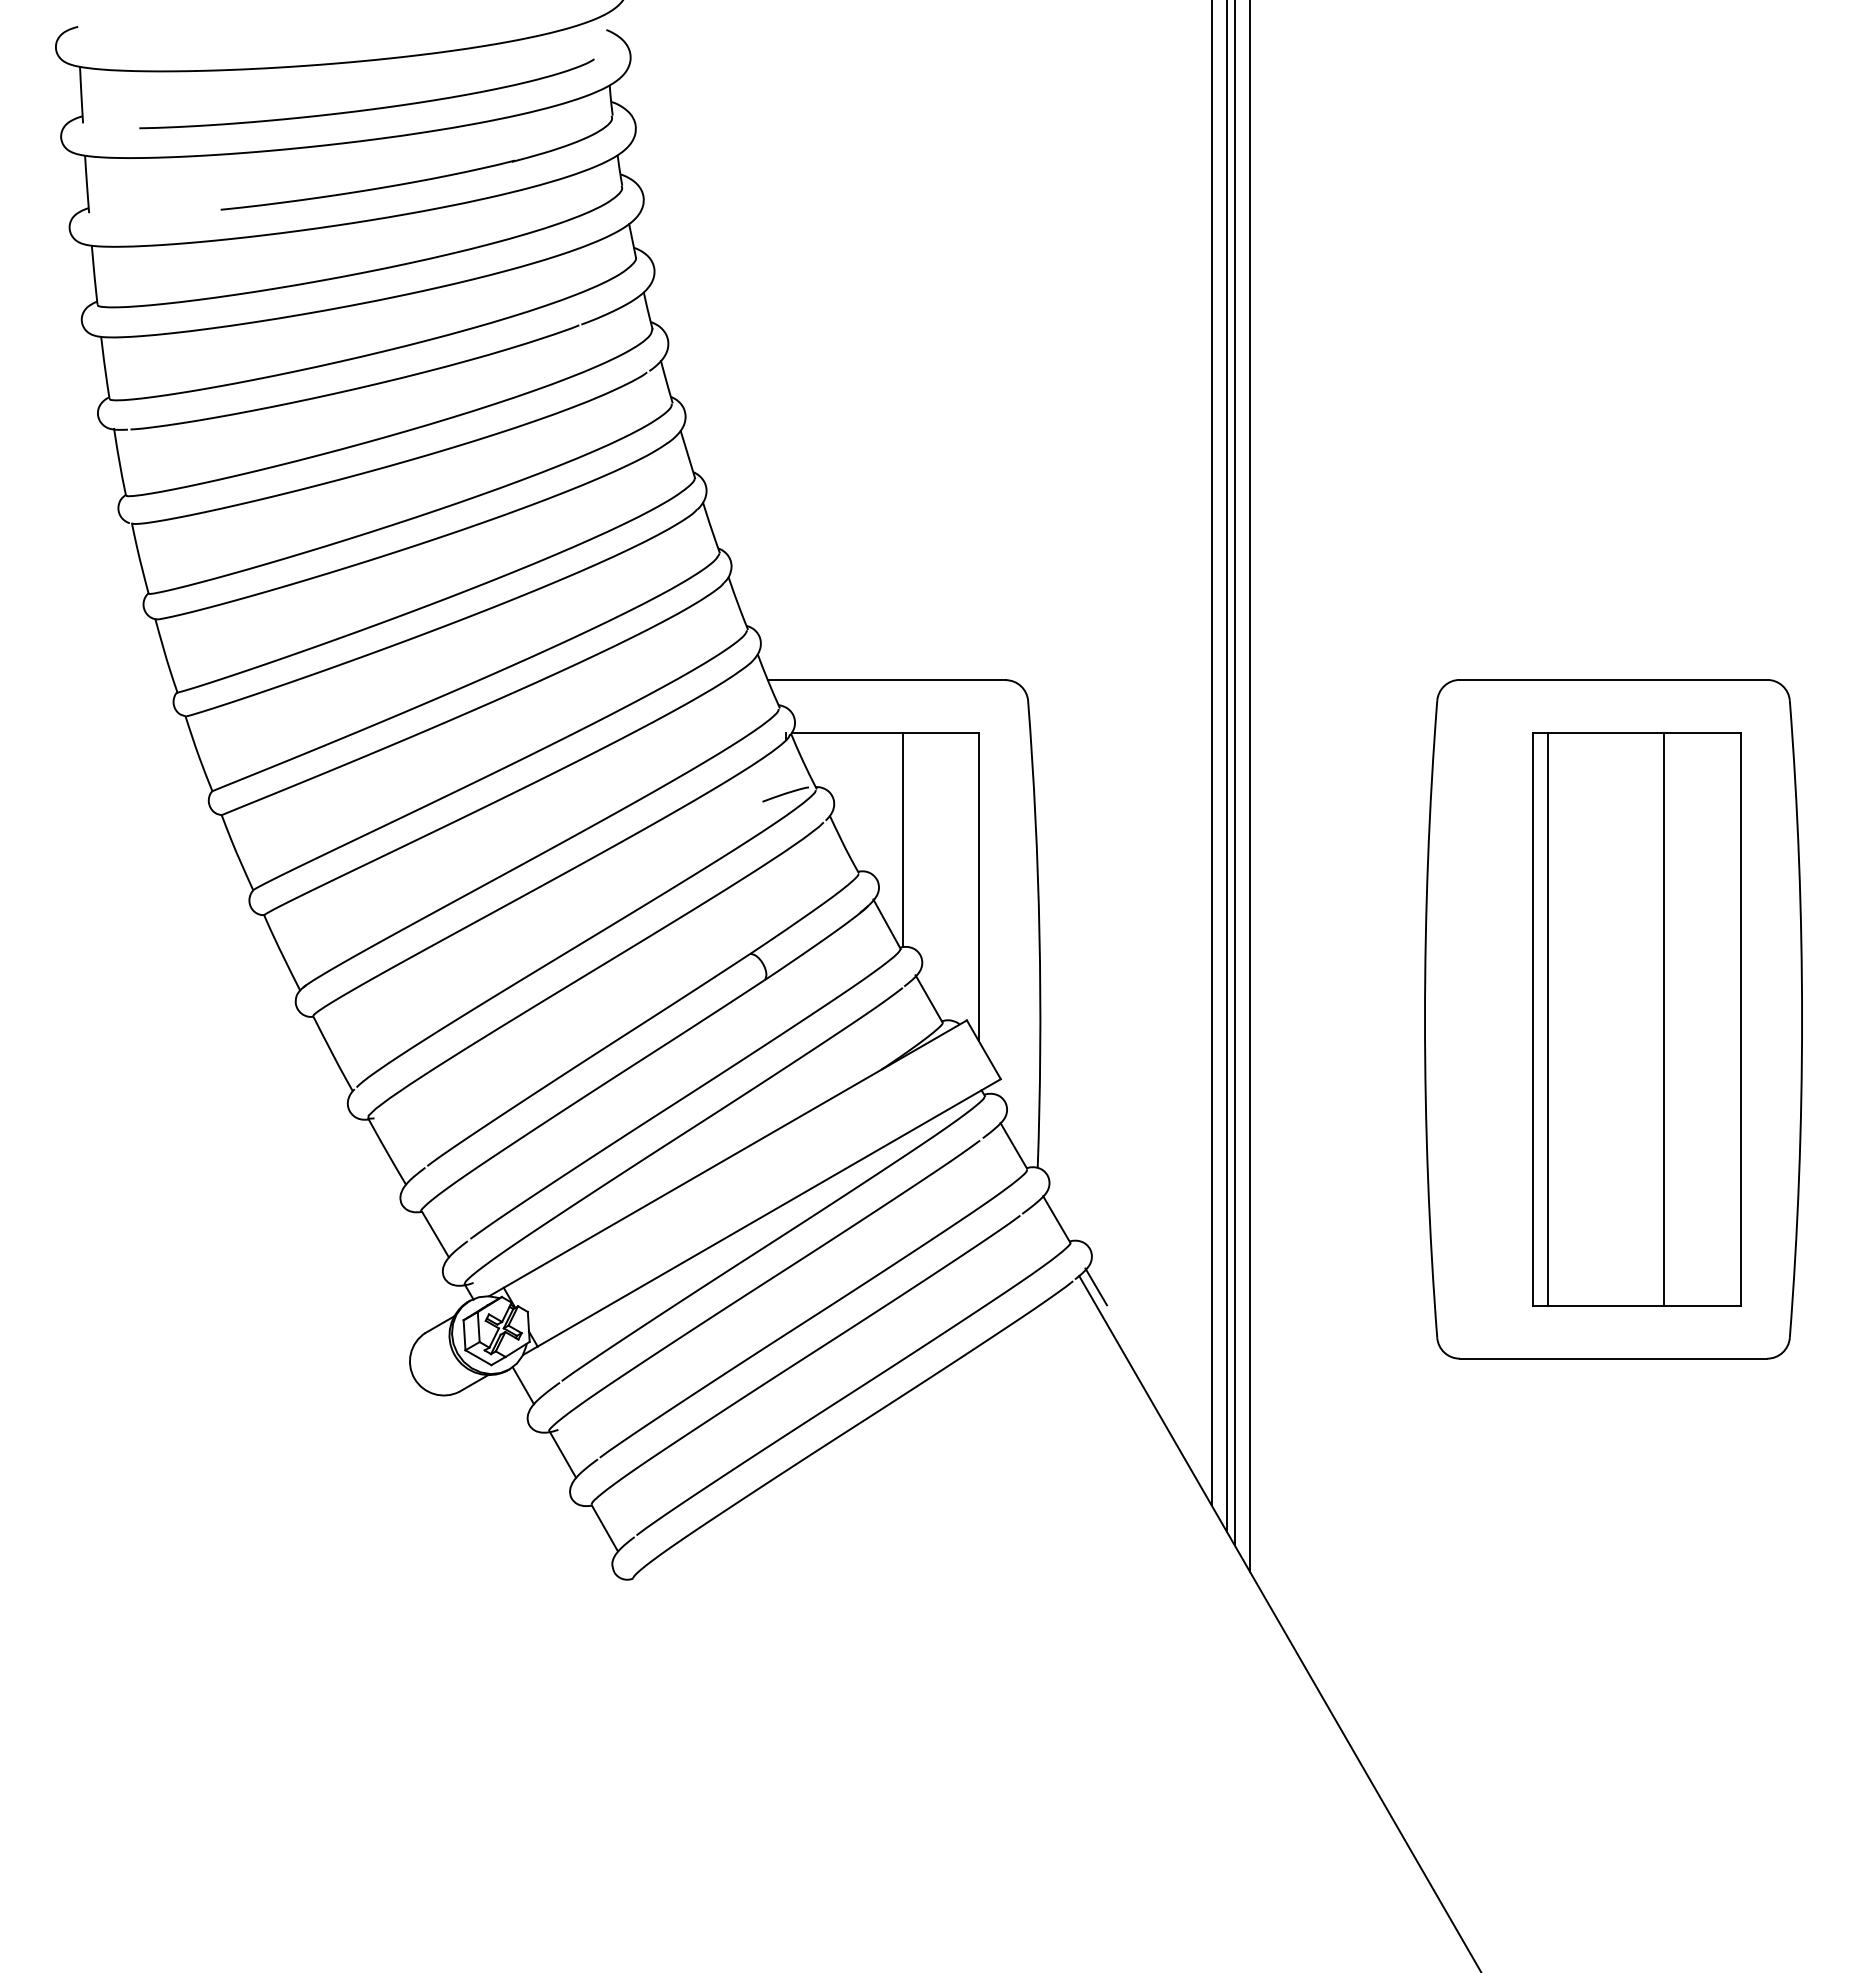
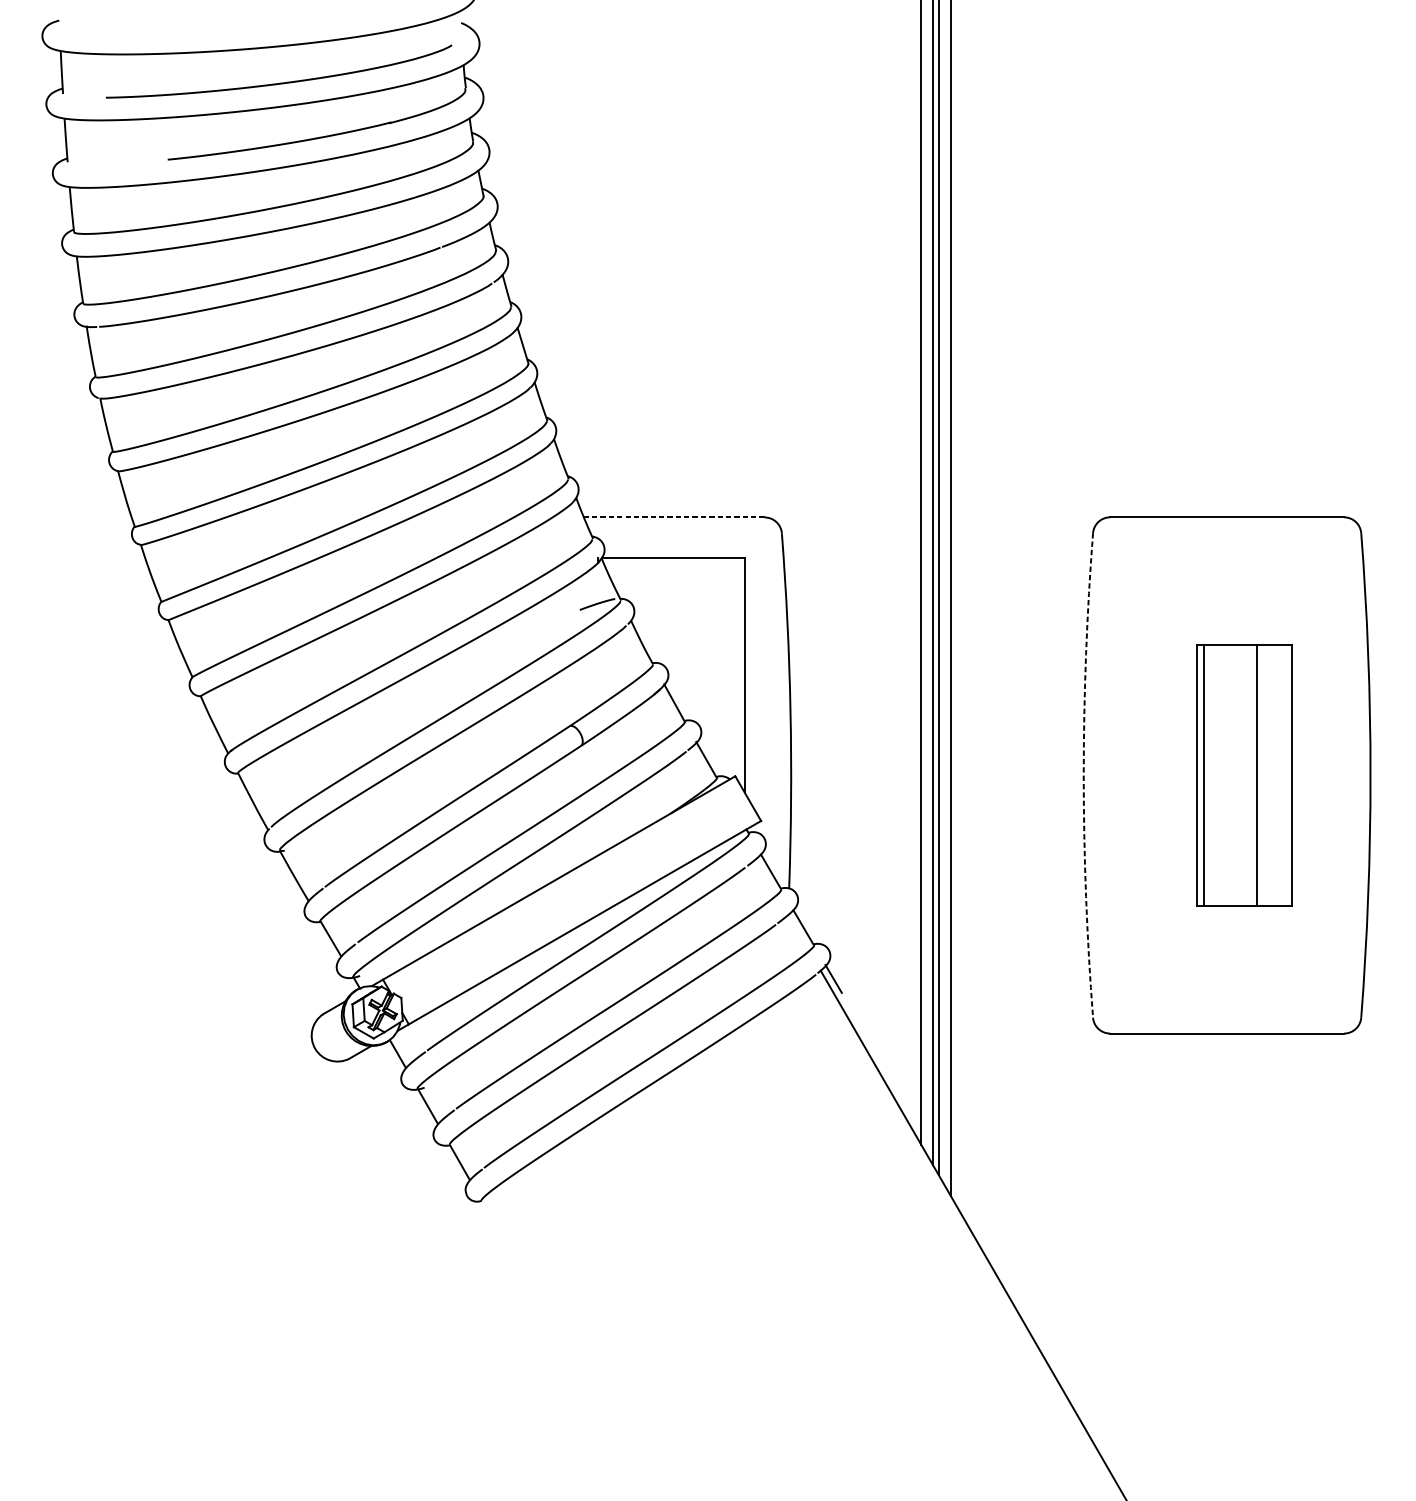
line: (886, 680) -> (674, 517), solid -> dashed
line: (902, 839) -> (686, 638), removed
arc: (1425, 1019) -> (1084, 775), solid -> dashed
part: (1636, 1019) -> (1244, 775), size x0.6

